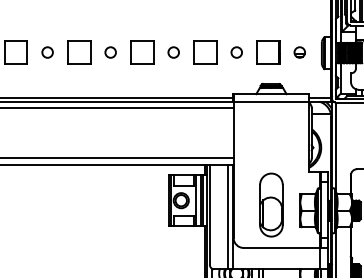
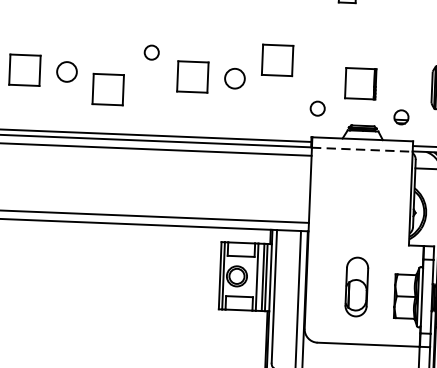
circle: (47, 52) -> (66, 71), size x1.4
part: (79, 52) -> (108, 89), moved
circle: (110, 52) -> (151, 52), moved
circle: (173, 52) -> (234, 78), size x1.4
part: (205, 52) -> (277, 60), moved
circle: (236, 52) -> (317, 108), moved
part: (299, 52) -> (401, 117), moved
line: (271, 101) -> (362, 149), solid -> dashed
part: (271, 204) -> (356, 286), size x0.7

